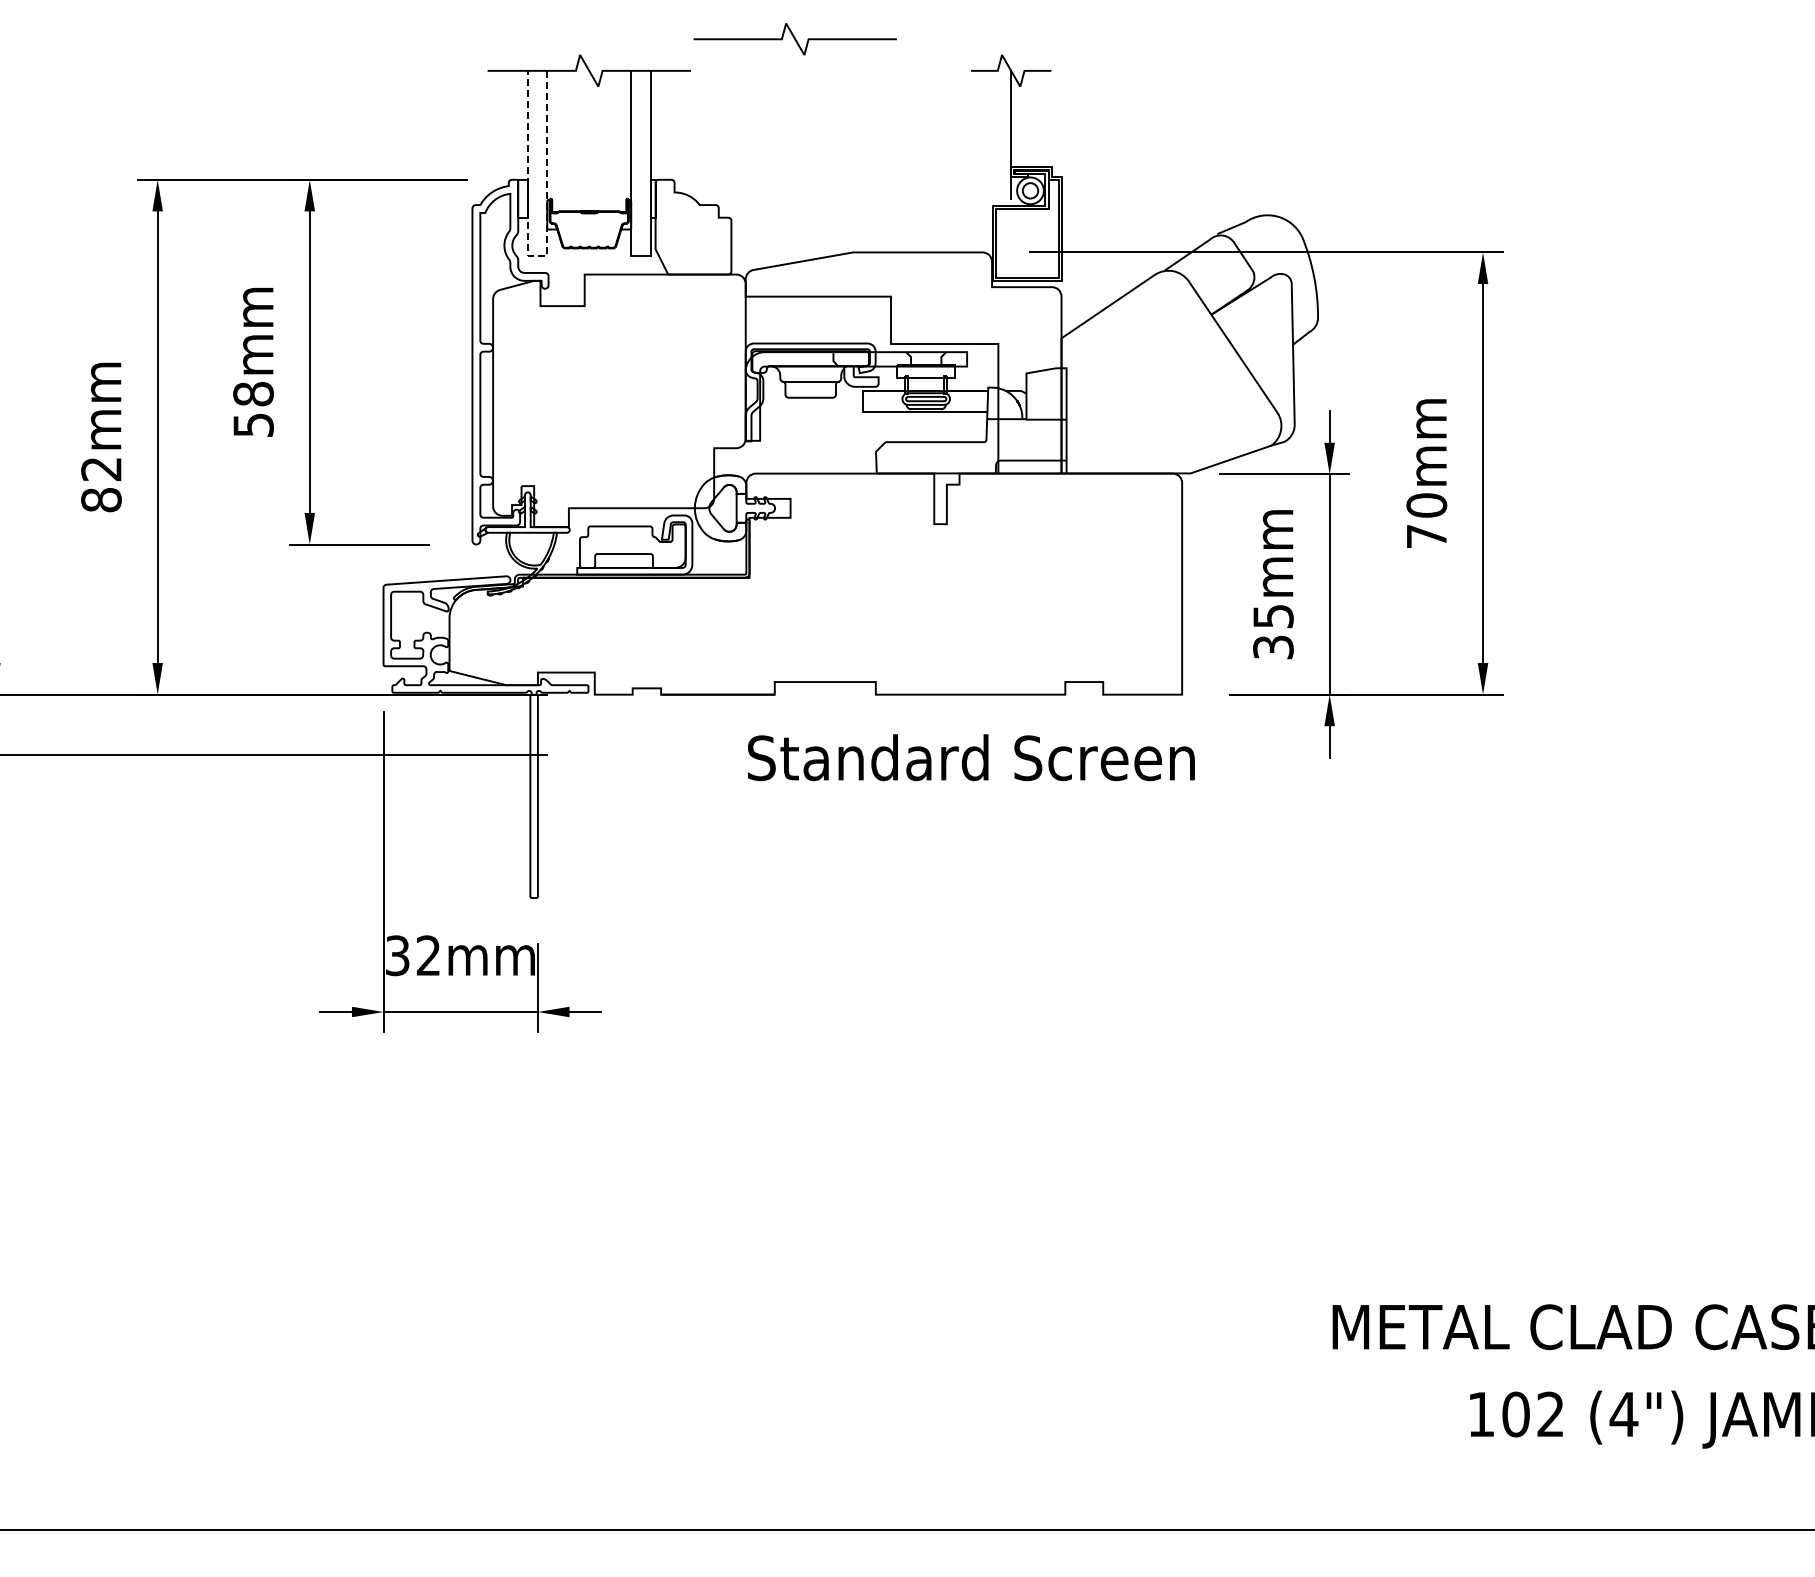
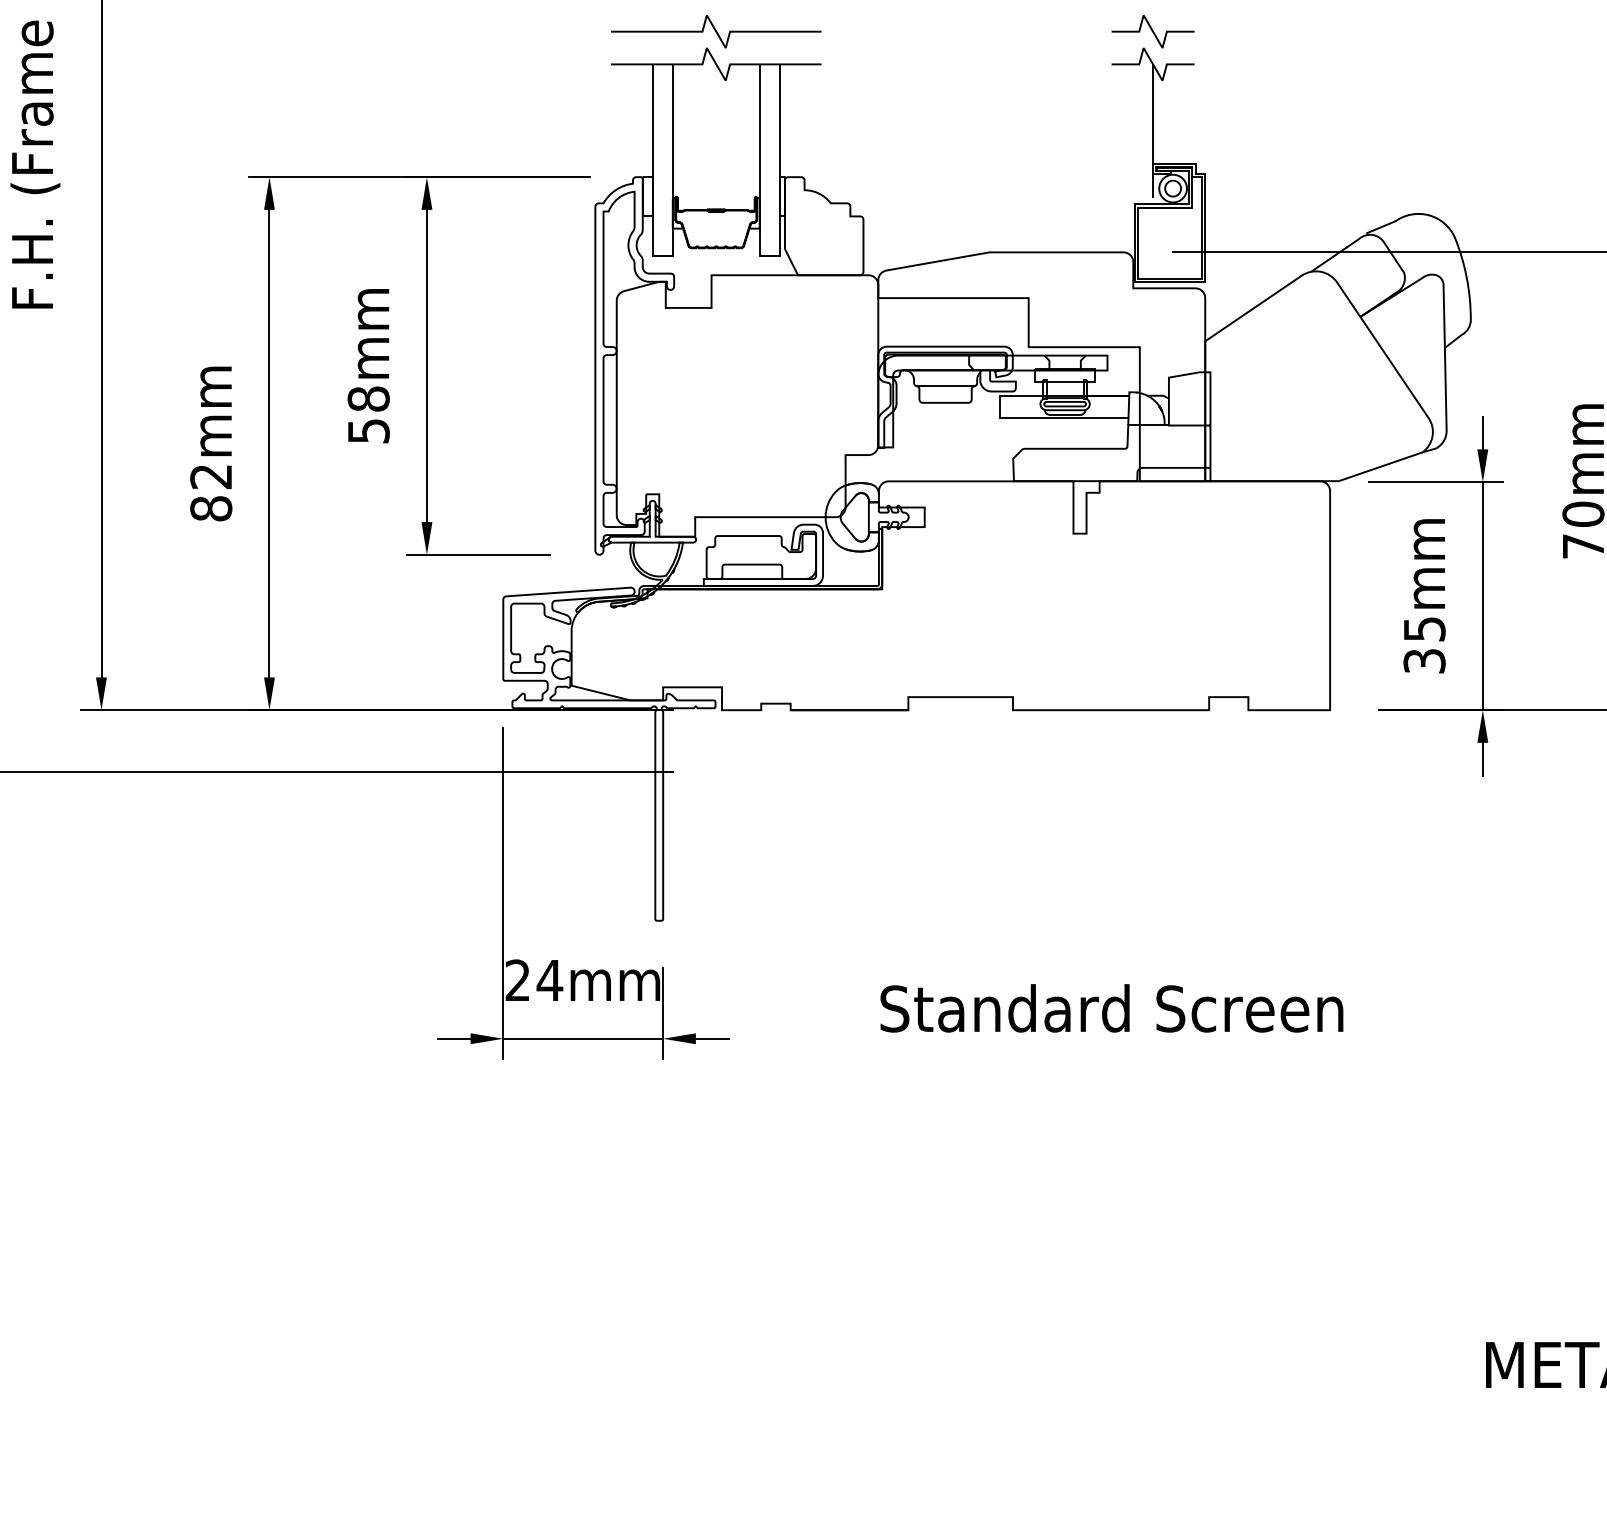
curve: (794, 39) -> (715, 31), moved
curve: (1011, 39) -> (1153, 31), added
line: (537, 255) -> (662, 255), dashed -> solid
text: (971, 757) -> (1112, 1008), moved
text: (413, 955) -> (534, 980), 32mm -> 24mm

